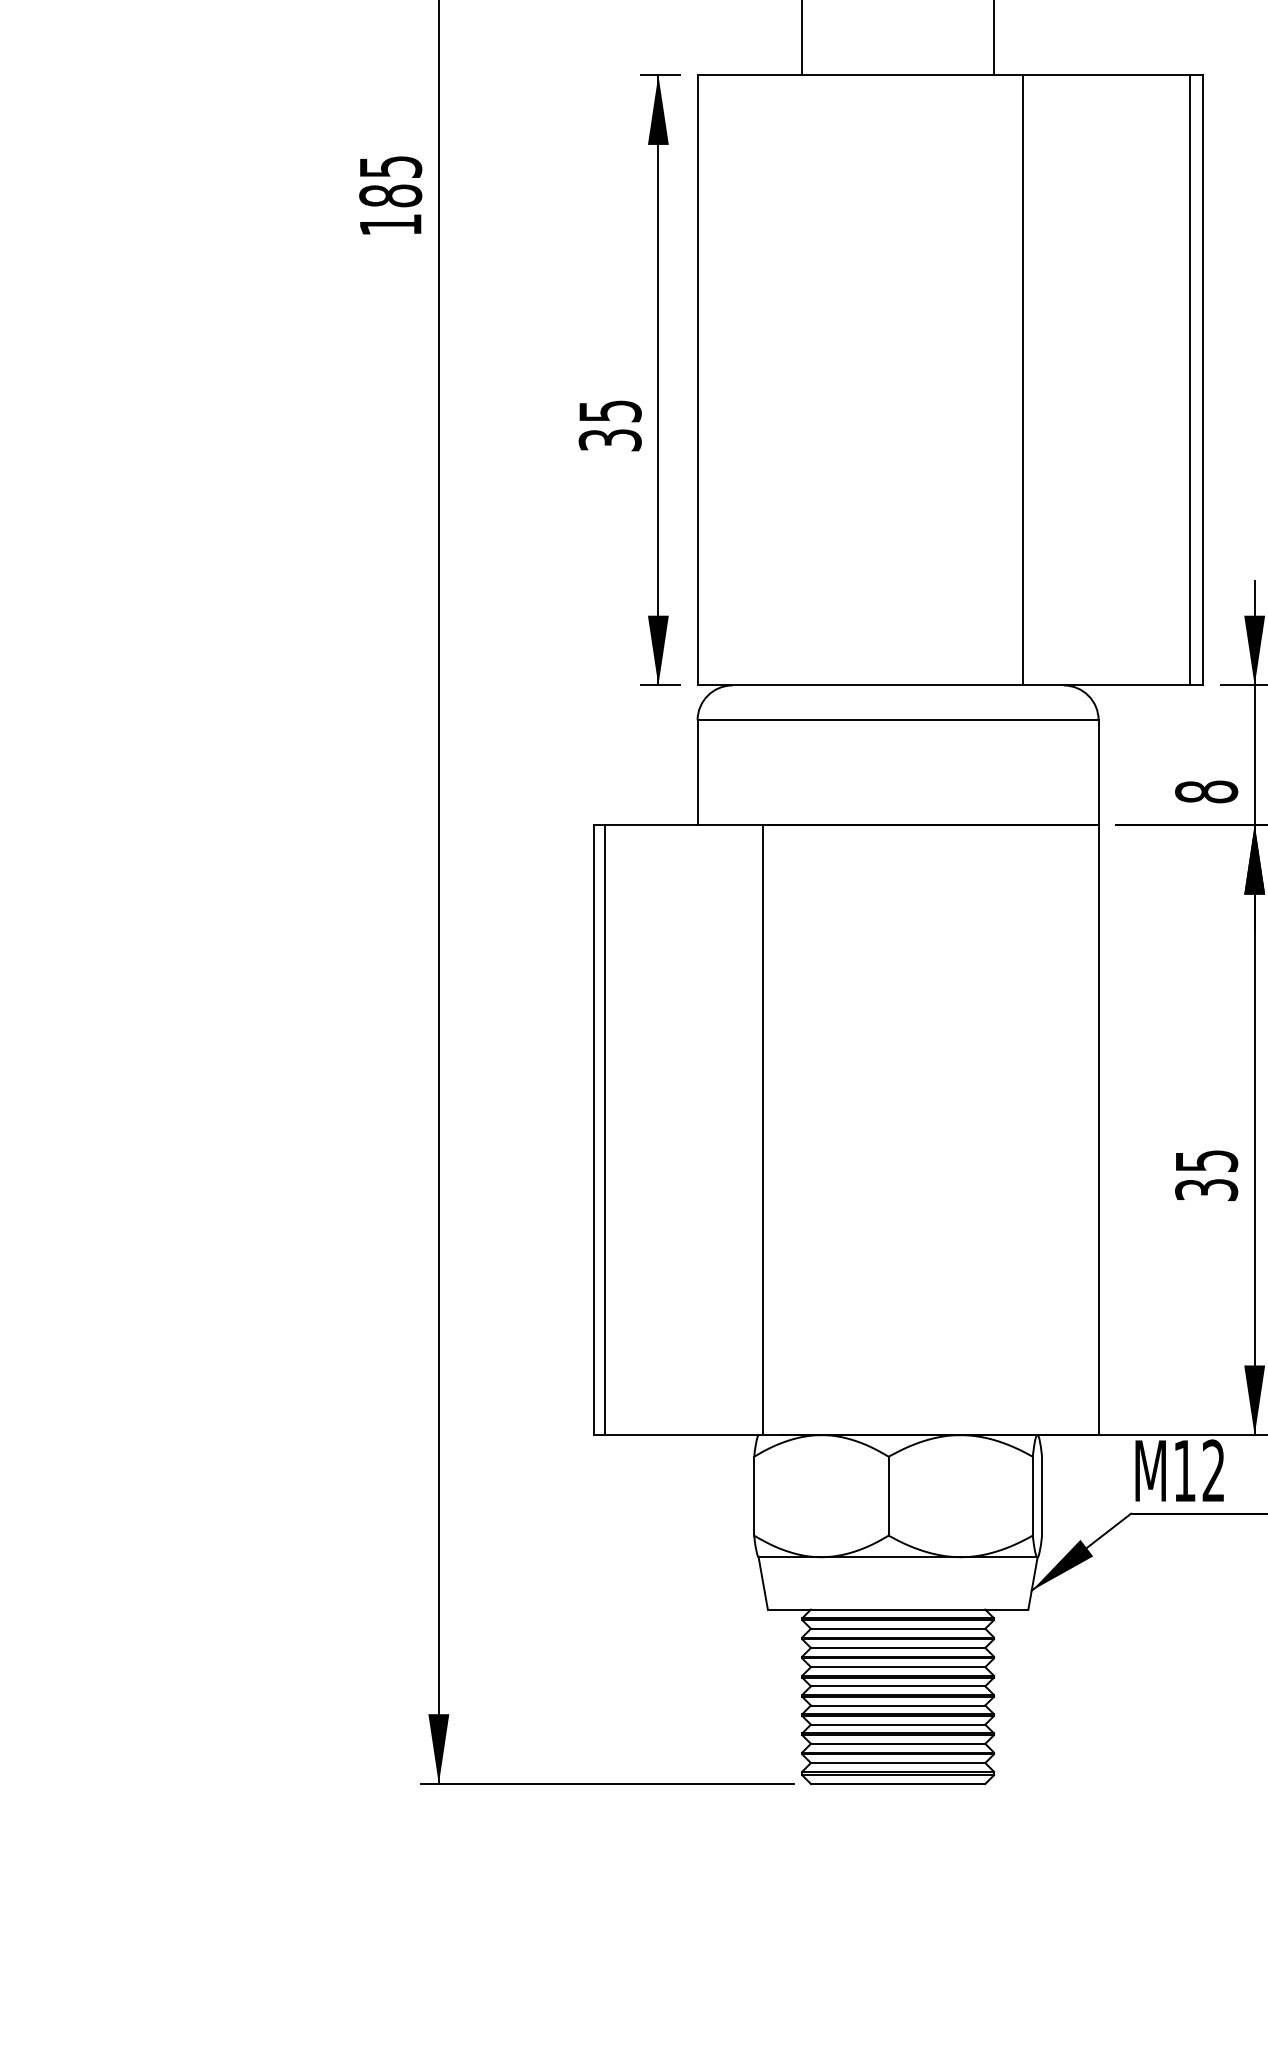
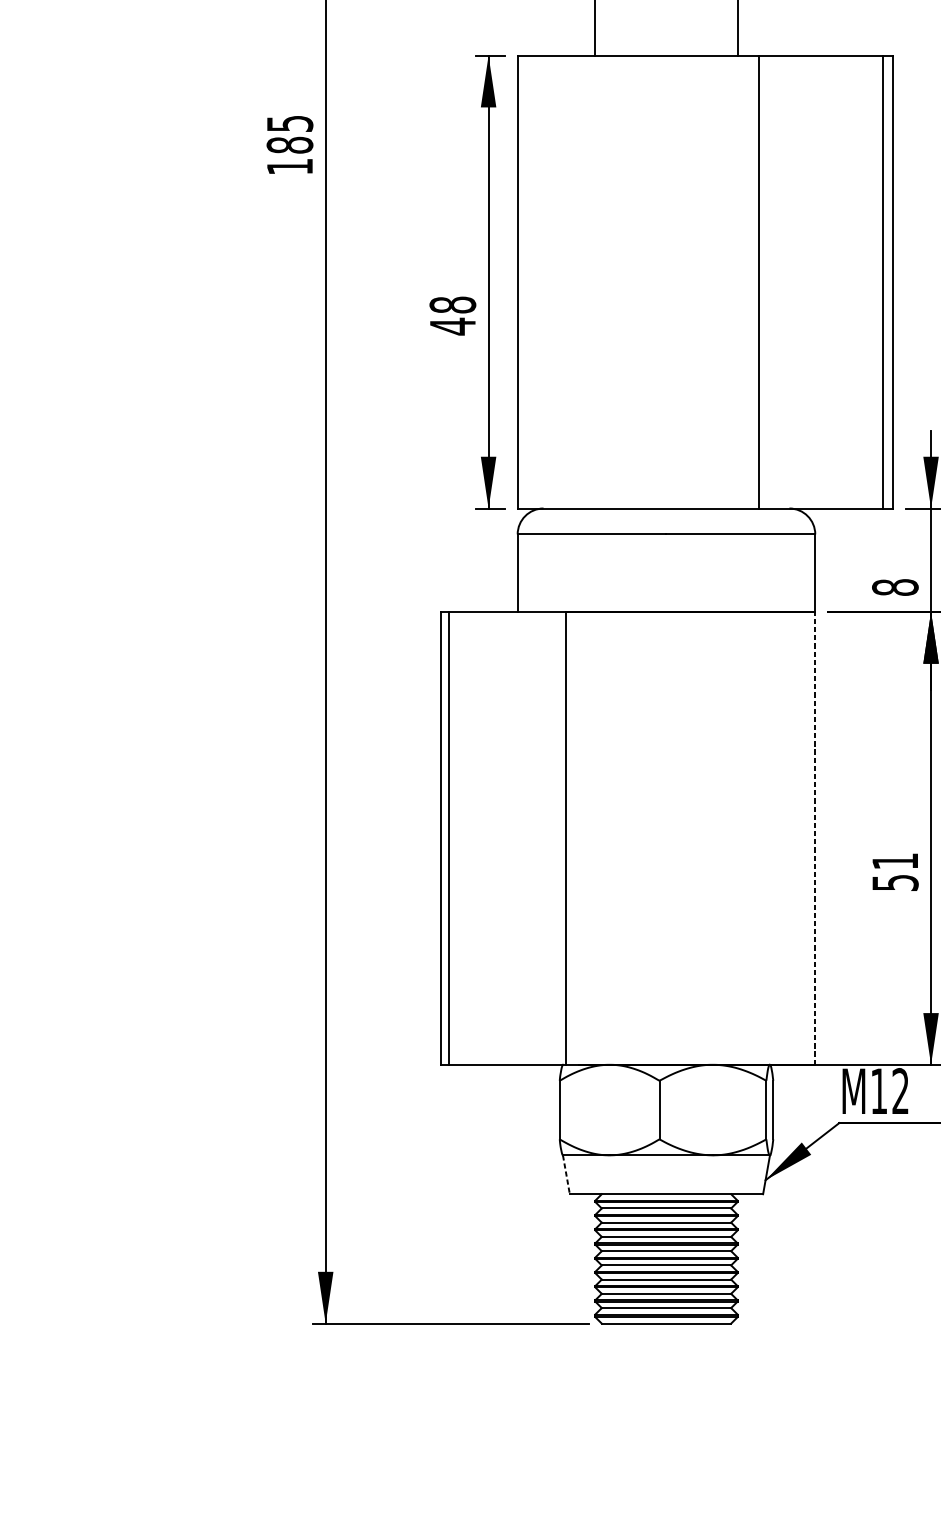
text: (609, 426) -> (452, 316), 35 -> 48
line: (1098, 1129) -> (815, 837), solid -> dashed
text: (1206, 1175) -> (895, 872), 35 -> 51
line: (763, 1583) -> (566, 1174), solid -> dashed

